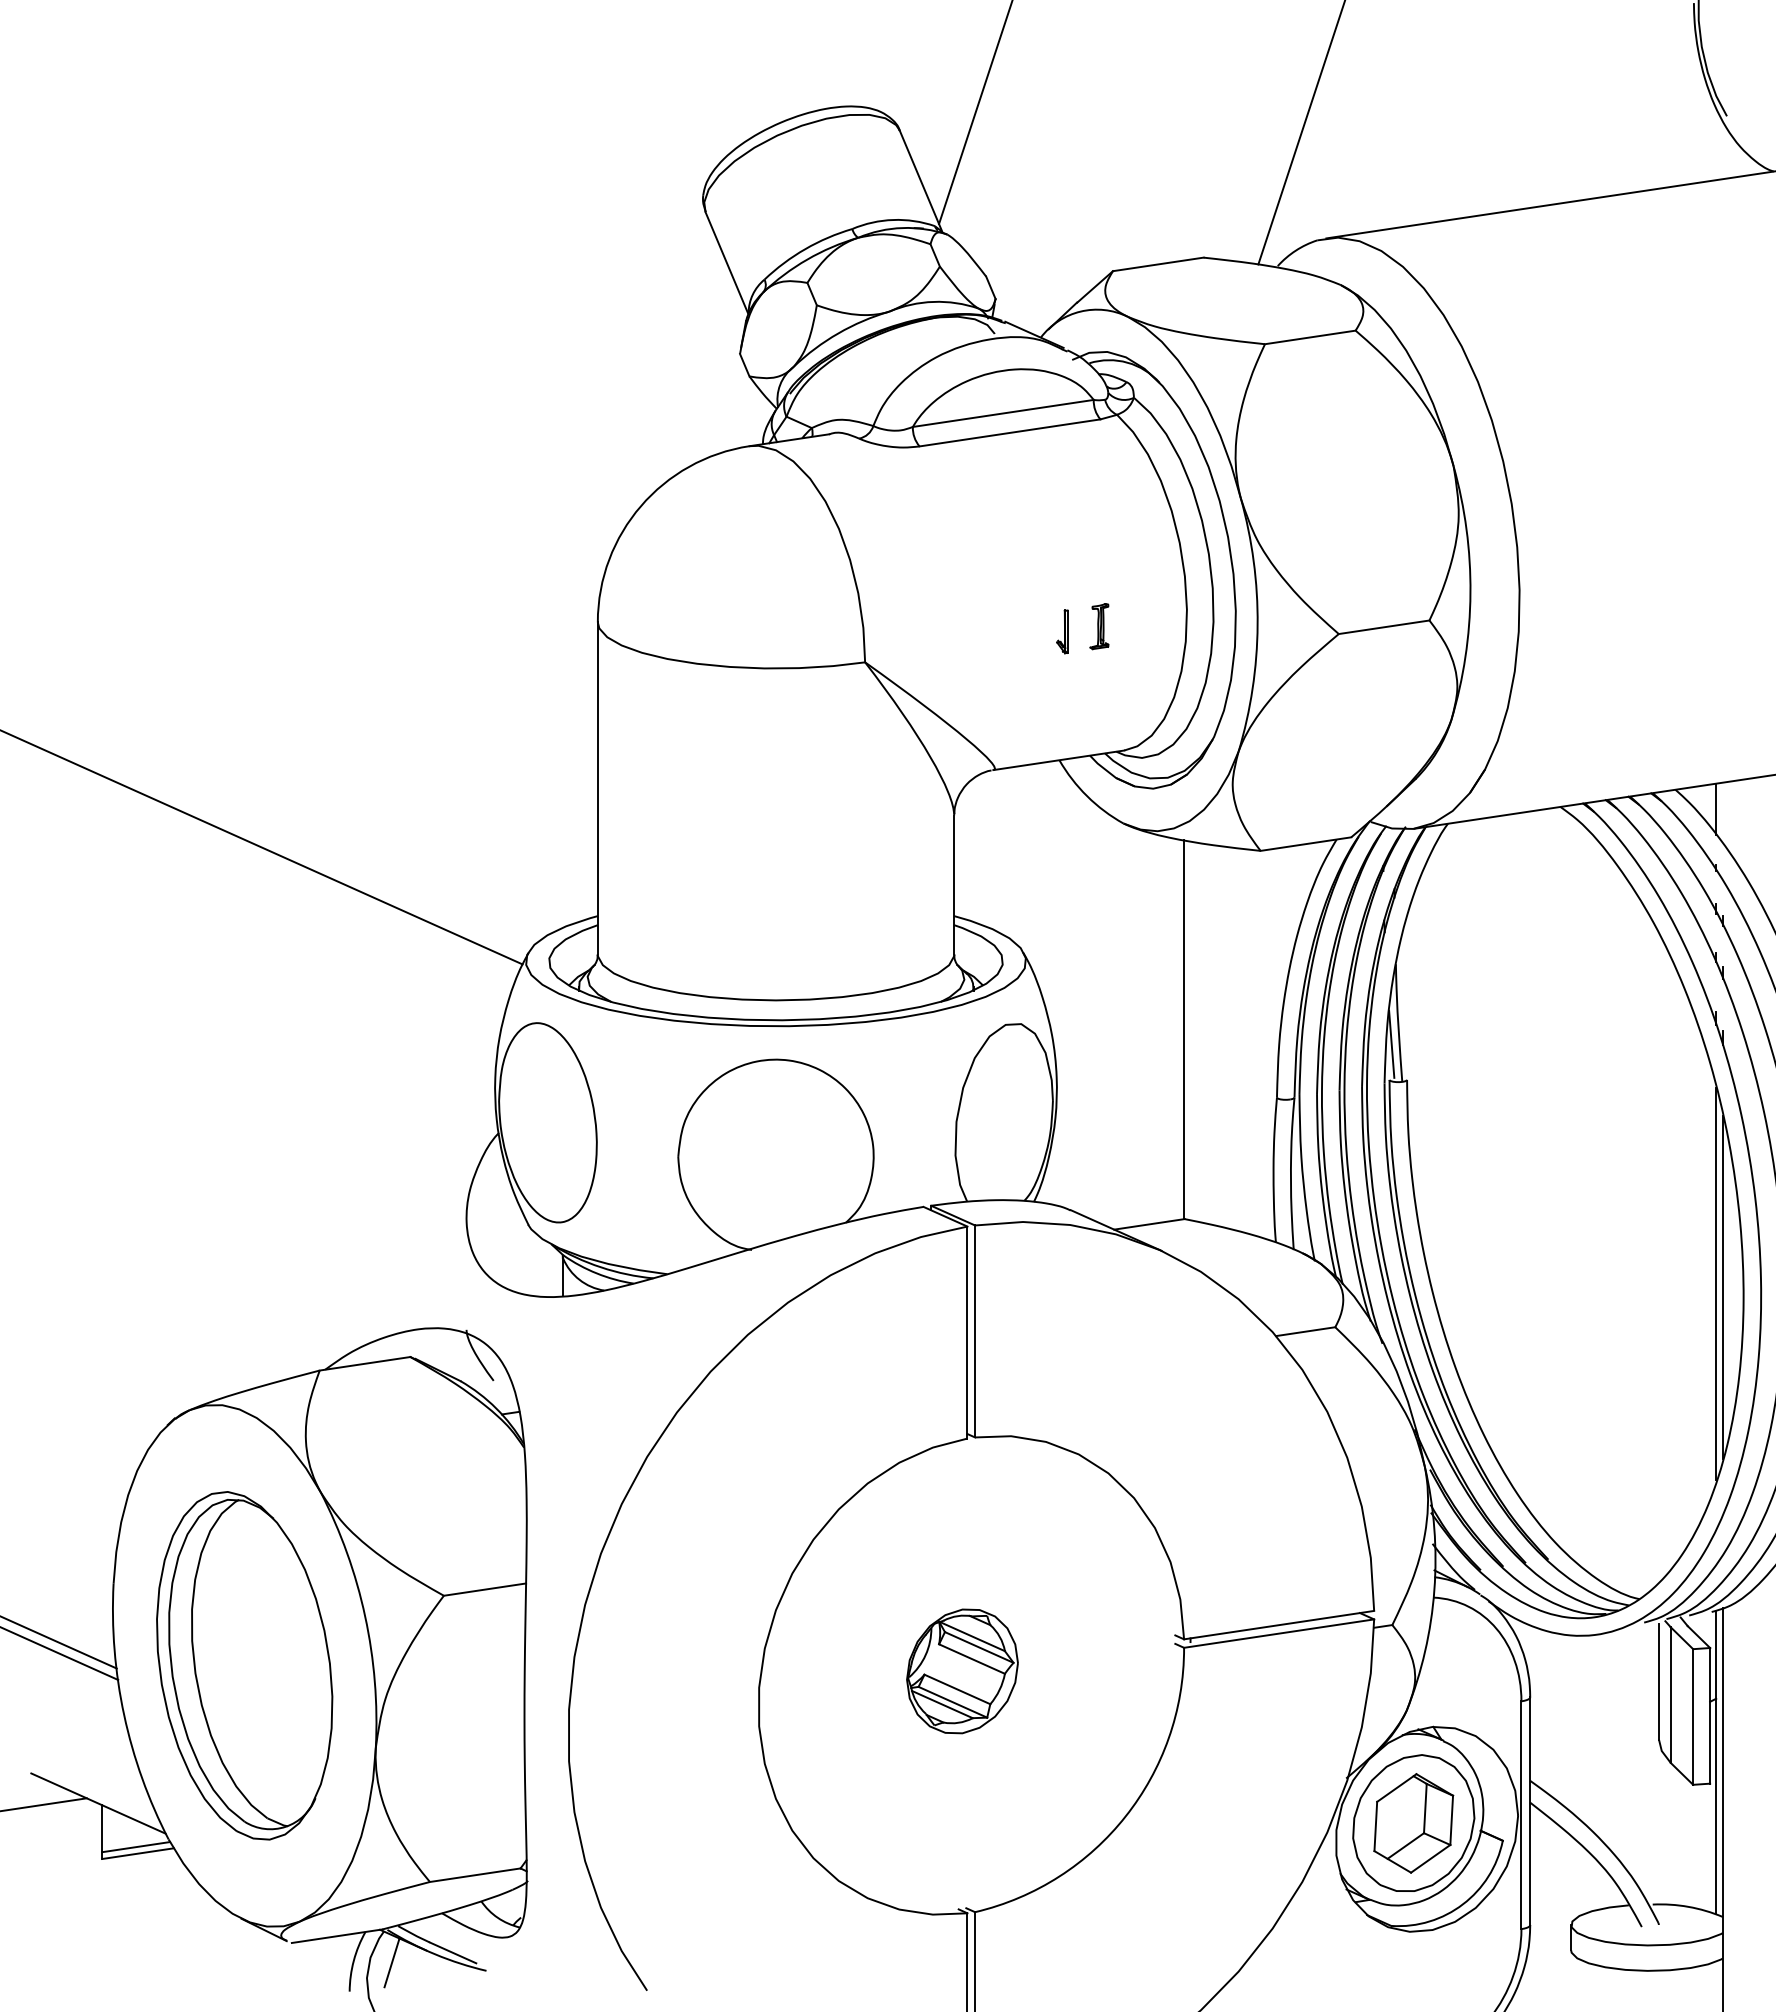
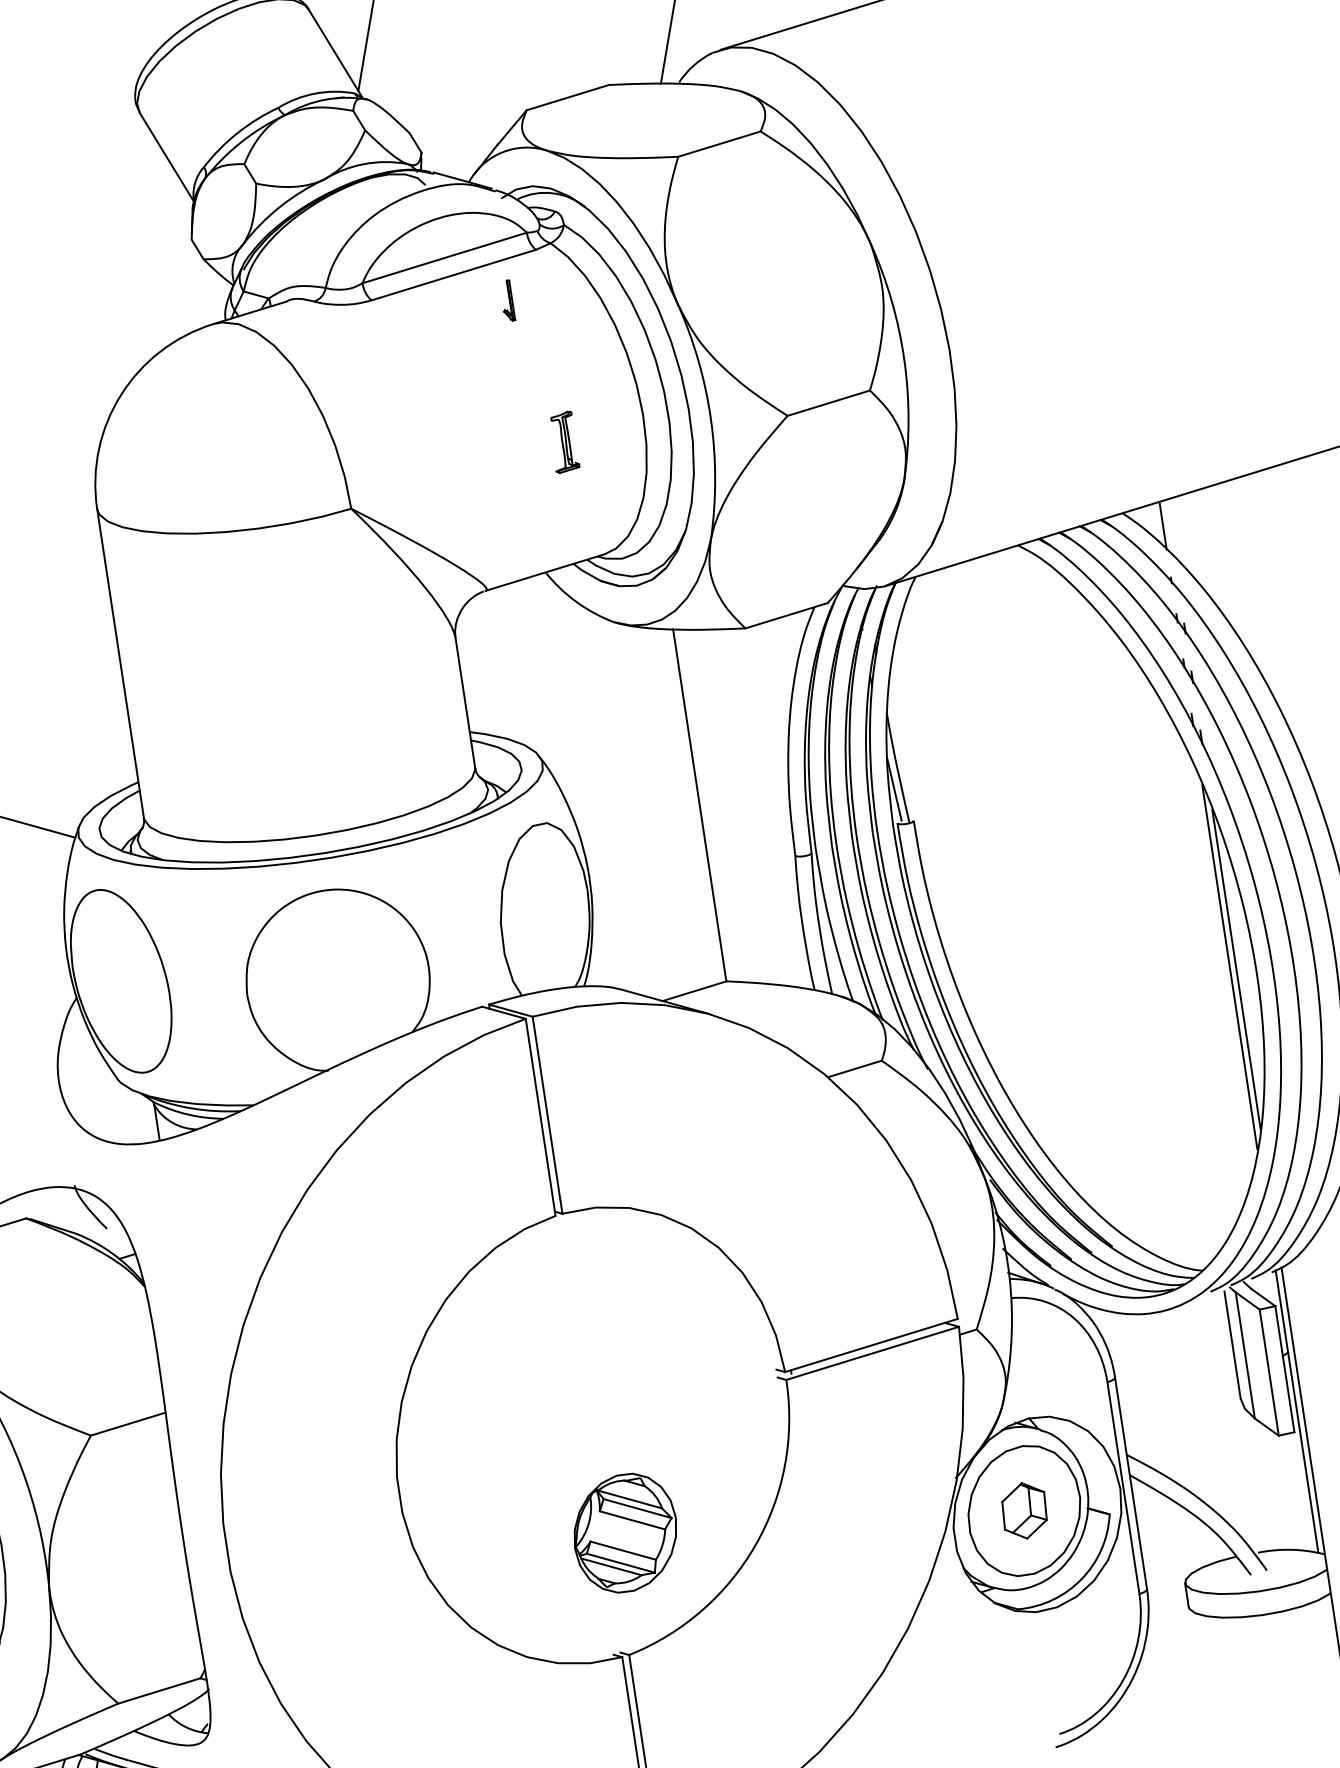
part: (1099, 626) -> (564, 442), size x1.4
part: (1062, 631) -> (507, 300), moved
part: (962, 1671) -> (625, 1533), moved
part: (1413, 1823) -> (1024, 1510), size x0.6

